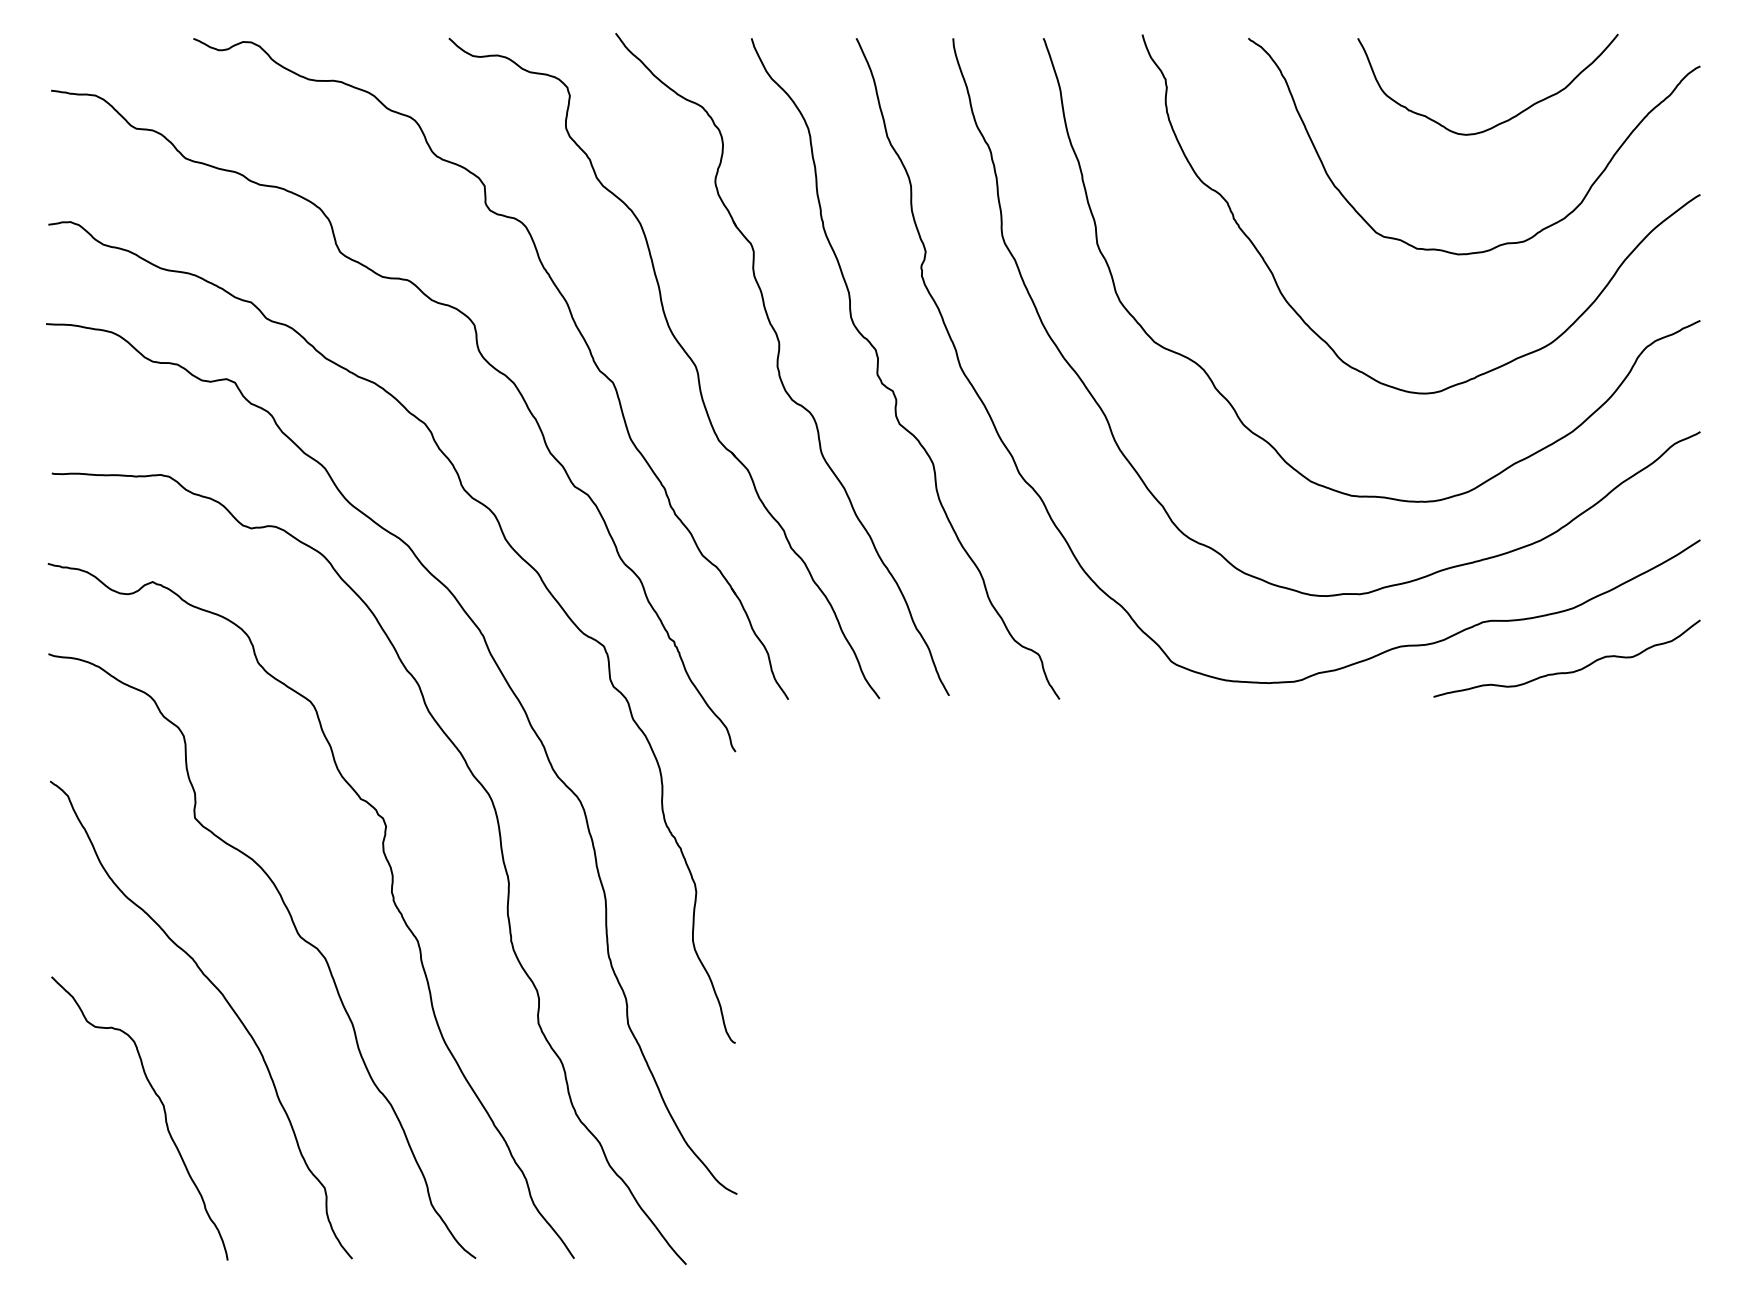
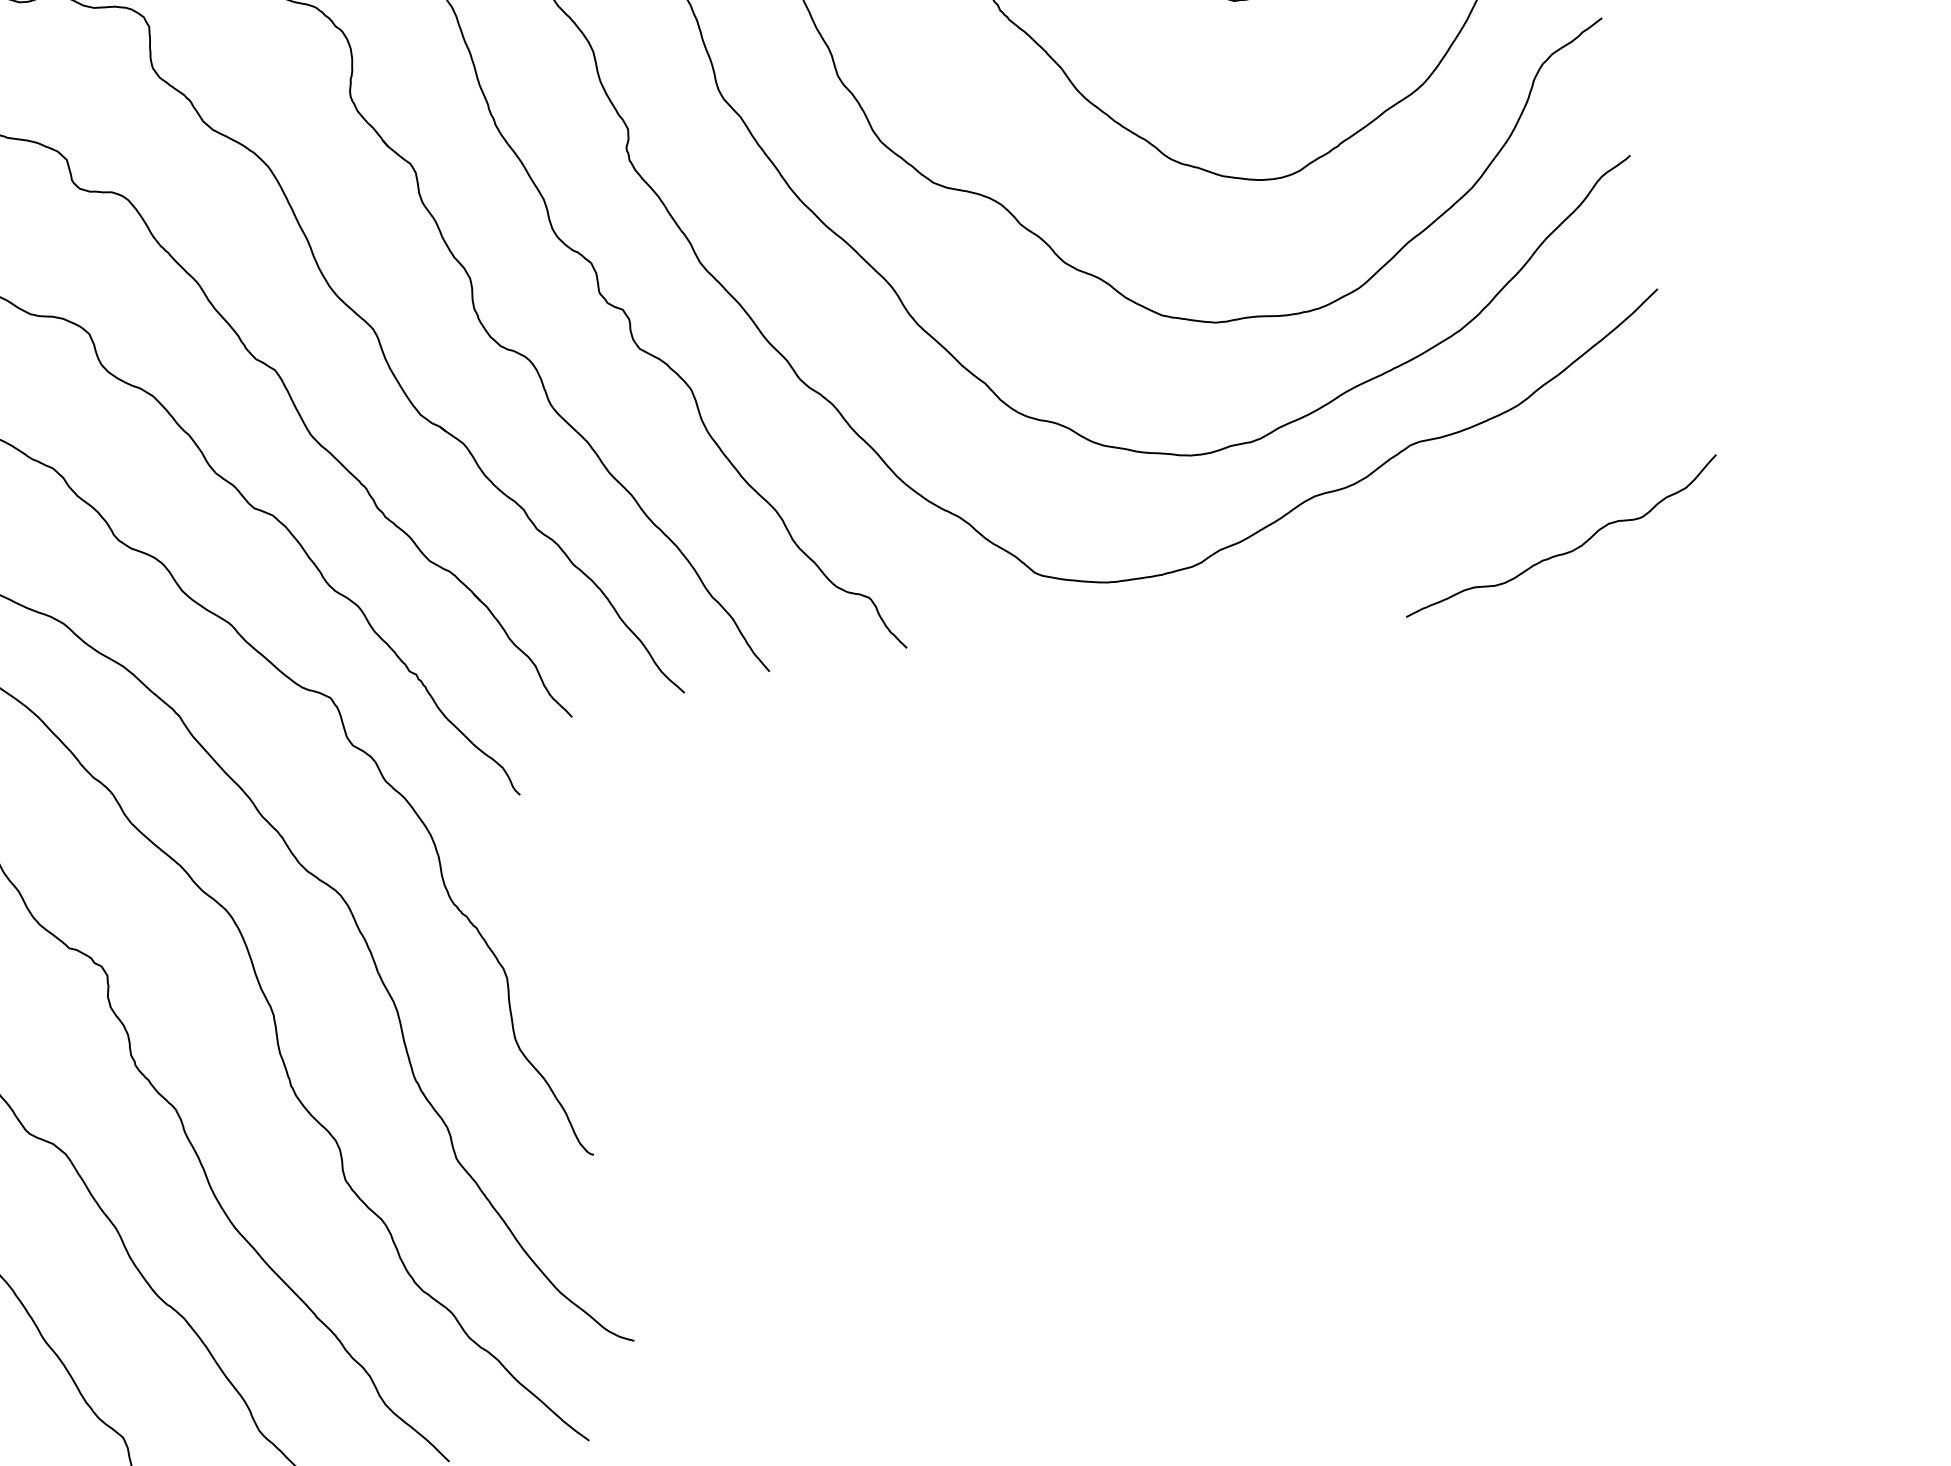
curve: (1568, 671) -> (1566, 551), moved

